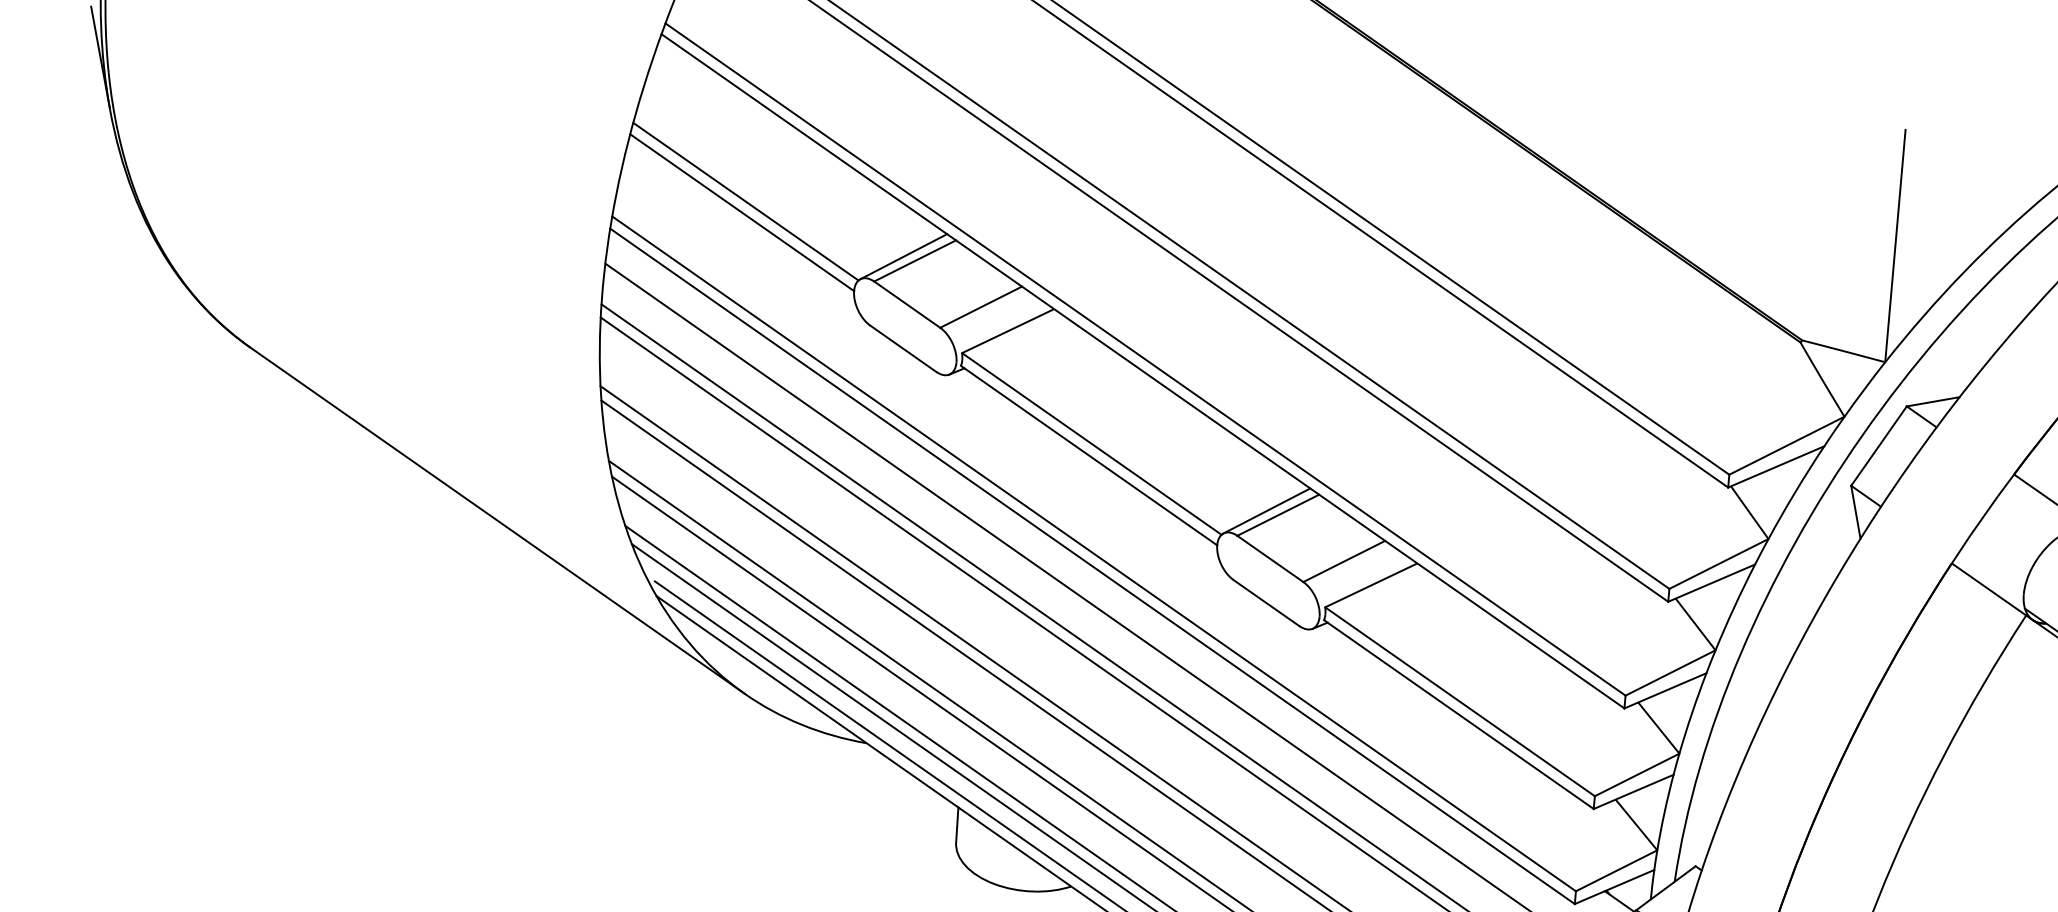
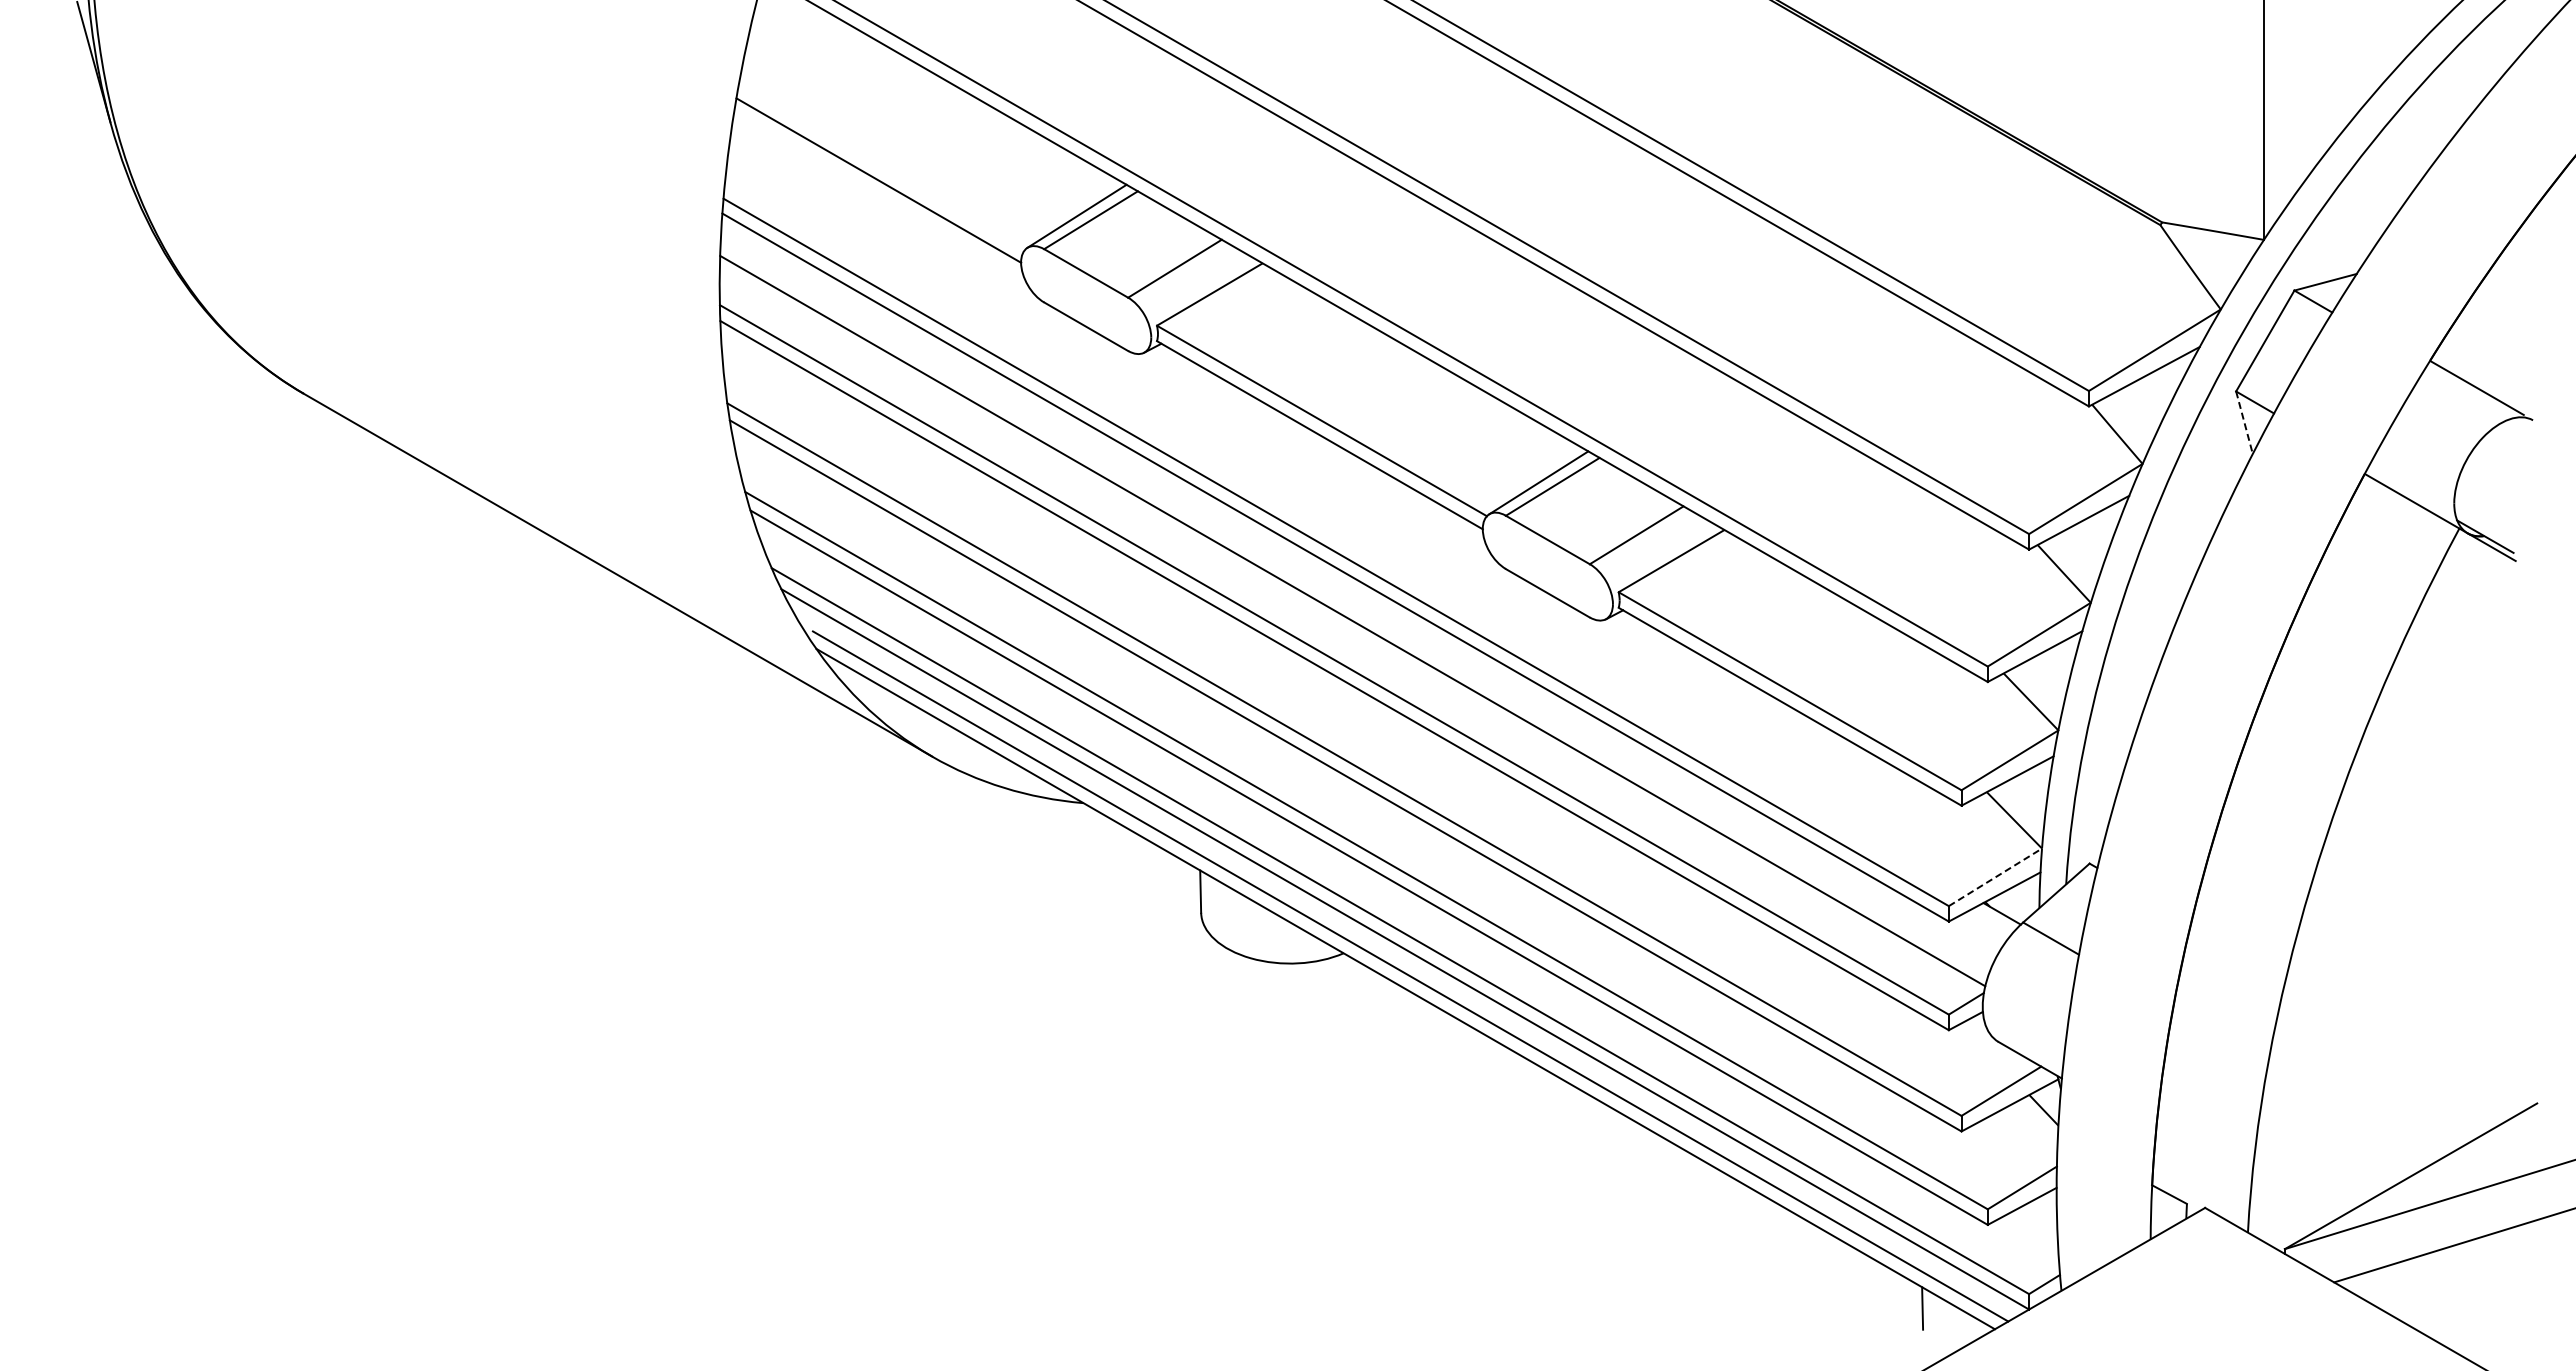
line: (745, 201) -> (881, 166), removed
line: (1855, 512) -> (2244, 423), solid -> dashed
line: (1616, 870) -> (1995, 877), solid -> dashed

